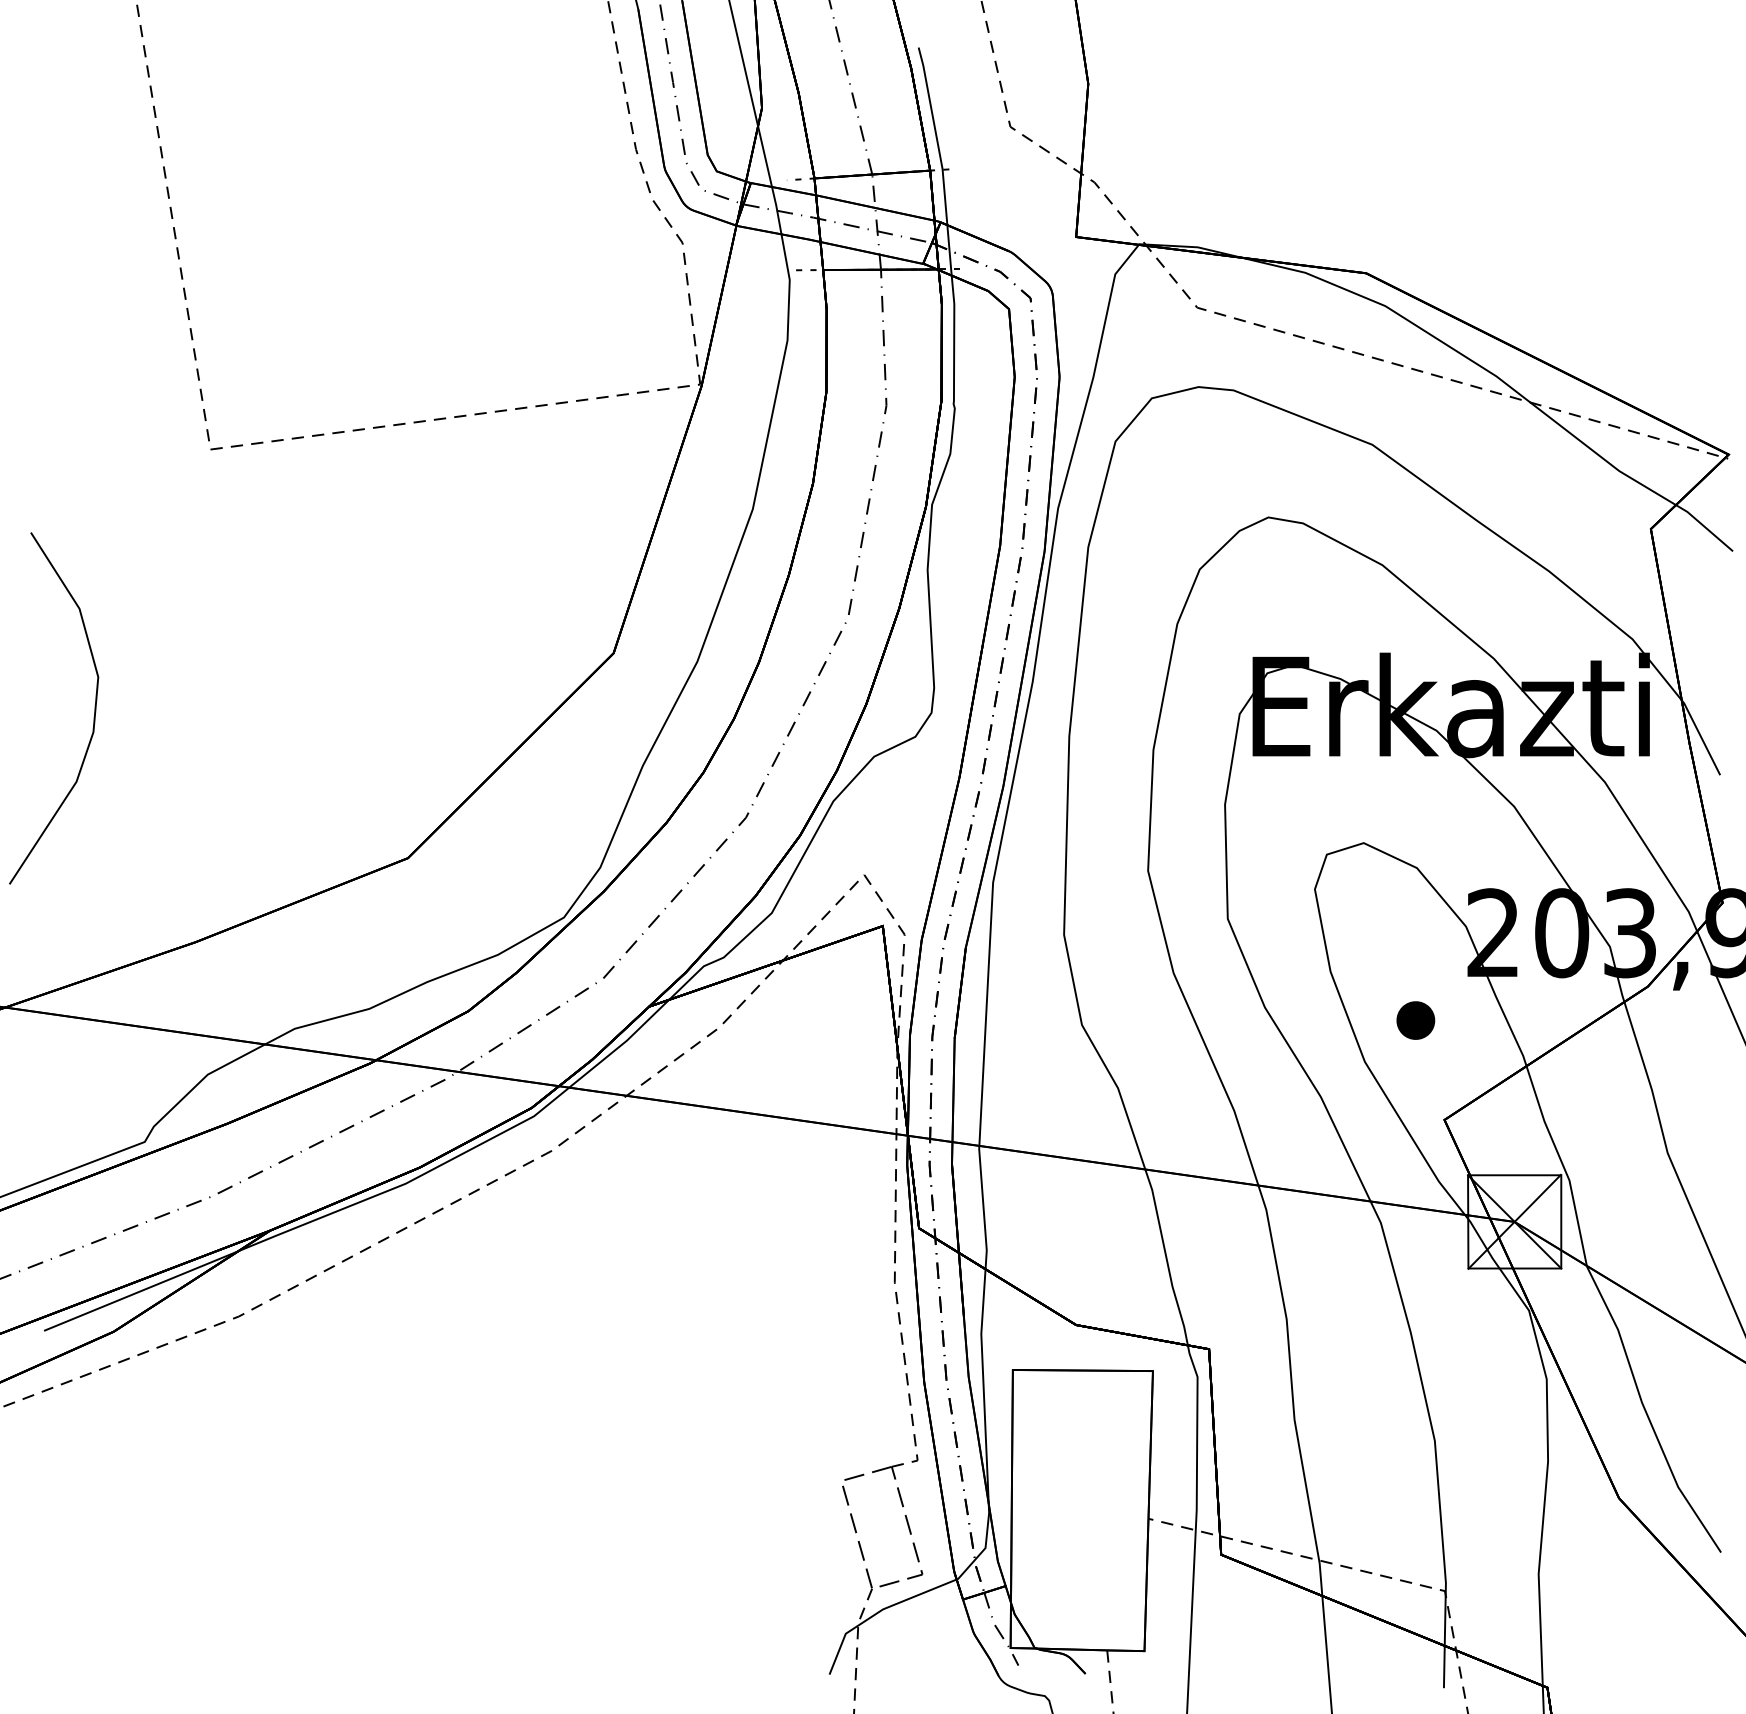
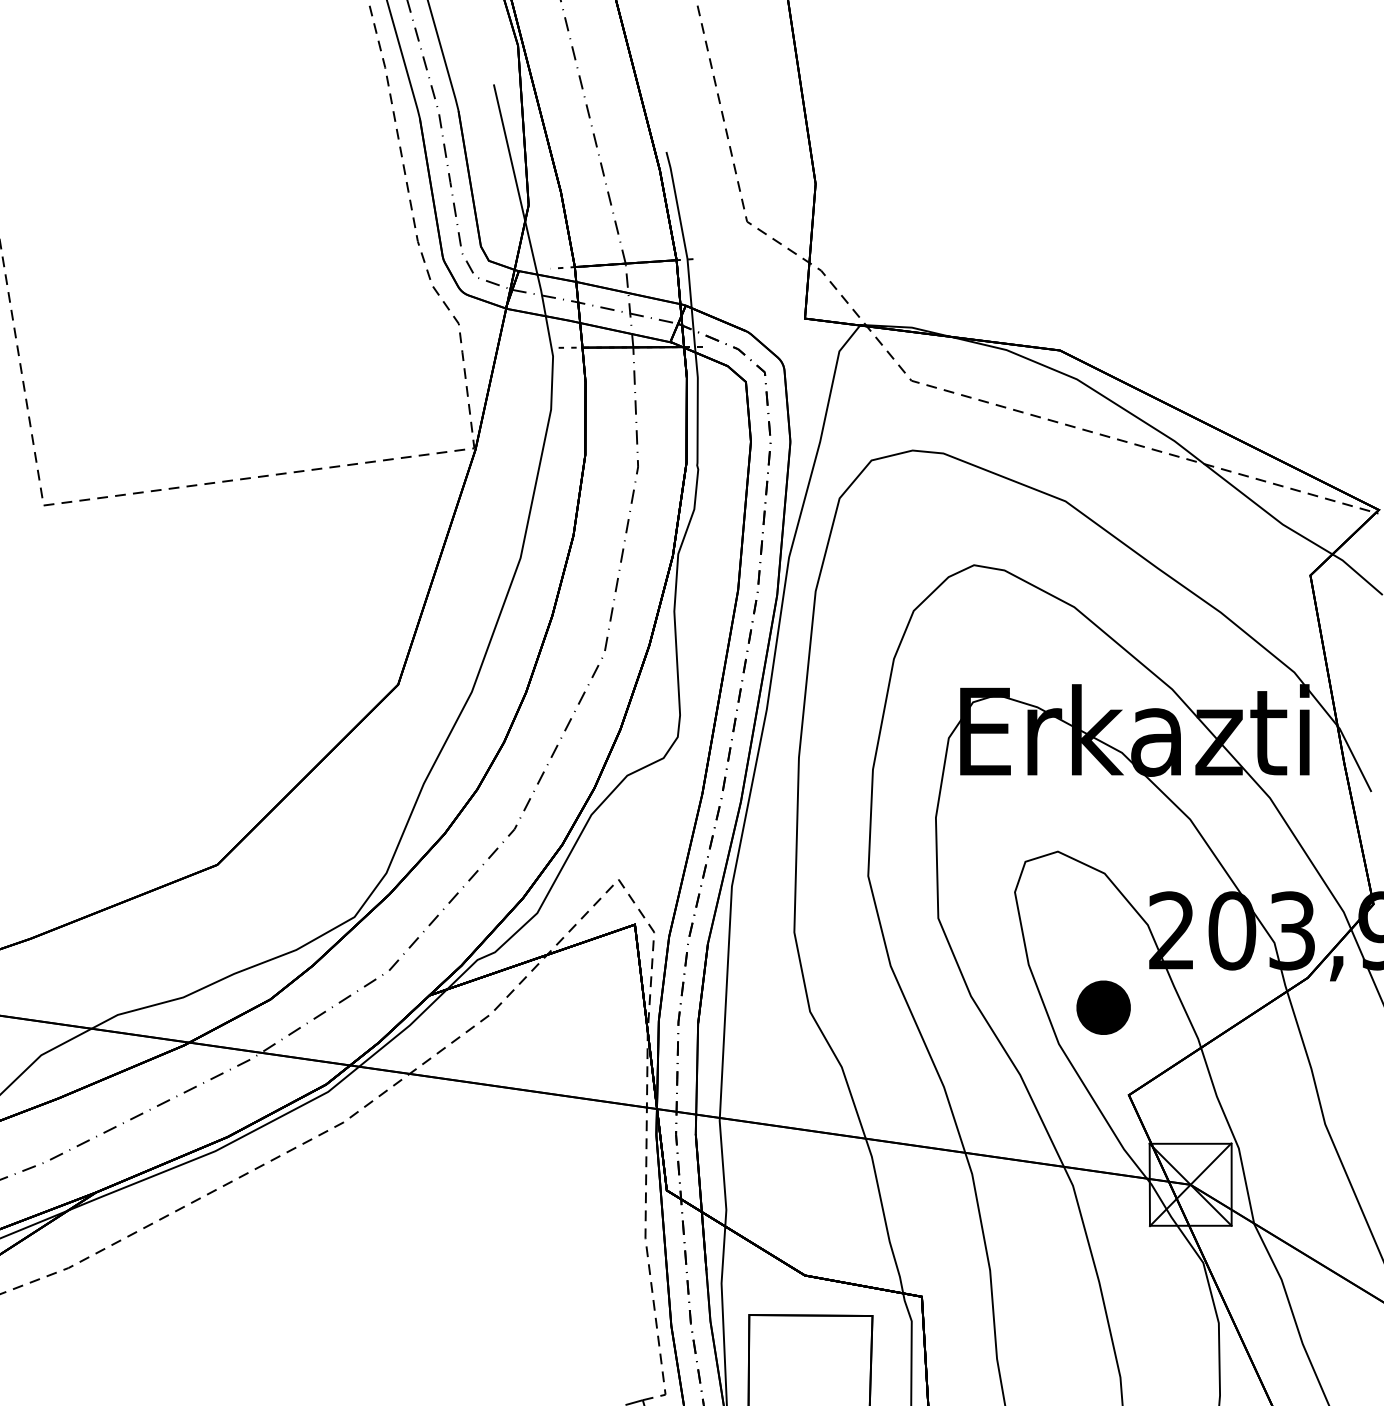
part: (1415, 1020) -> (1103, 1007), size x1.6

